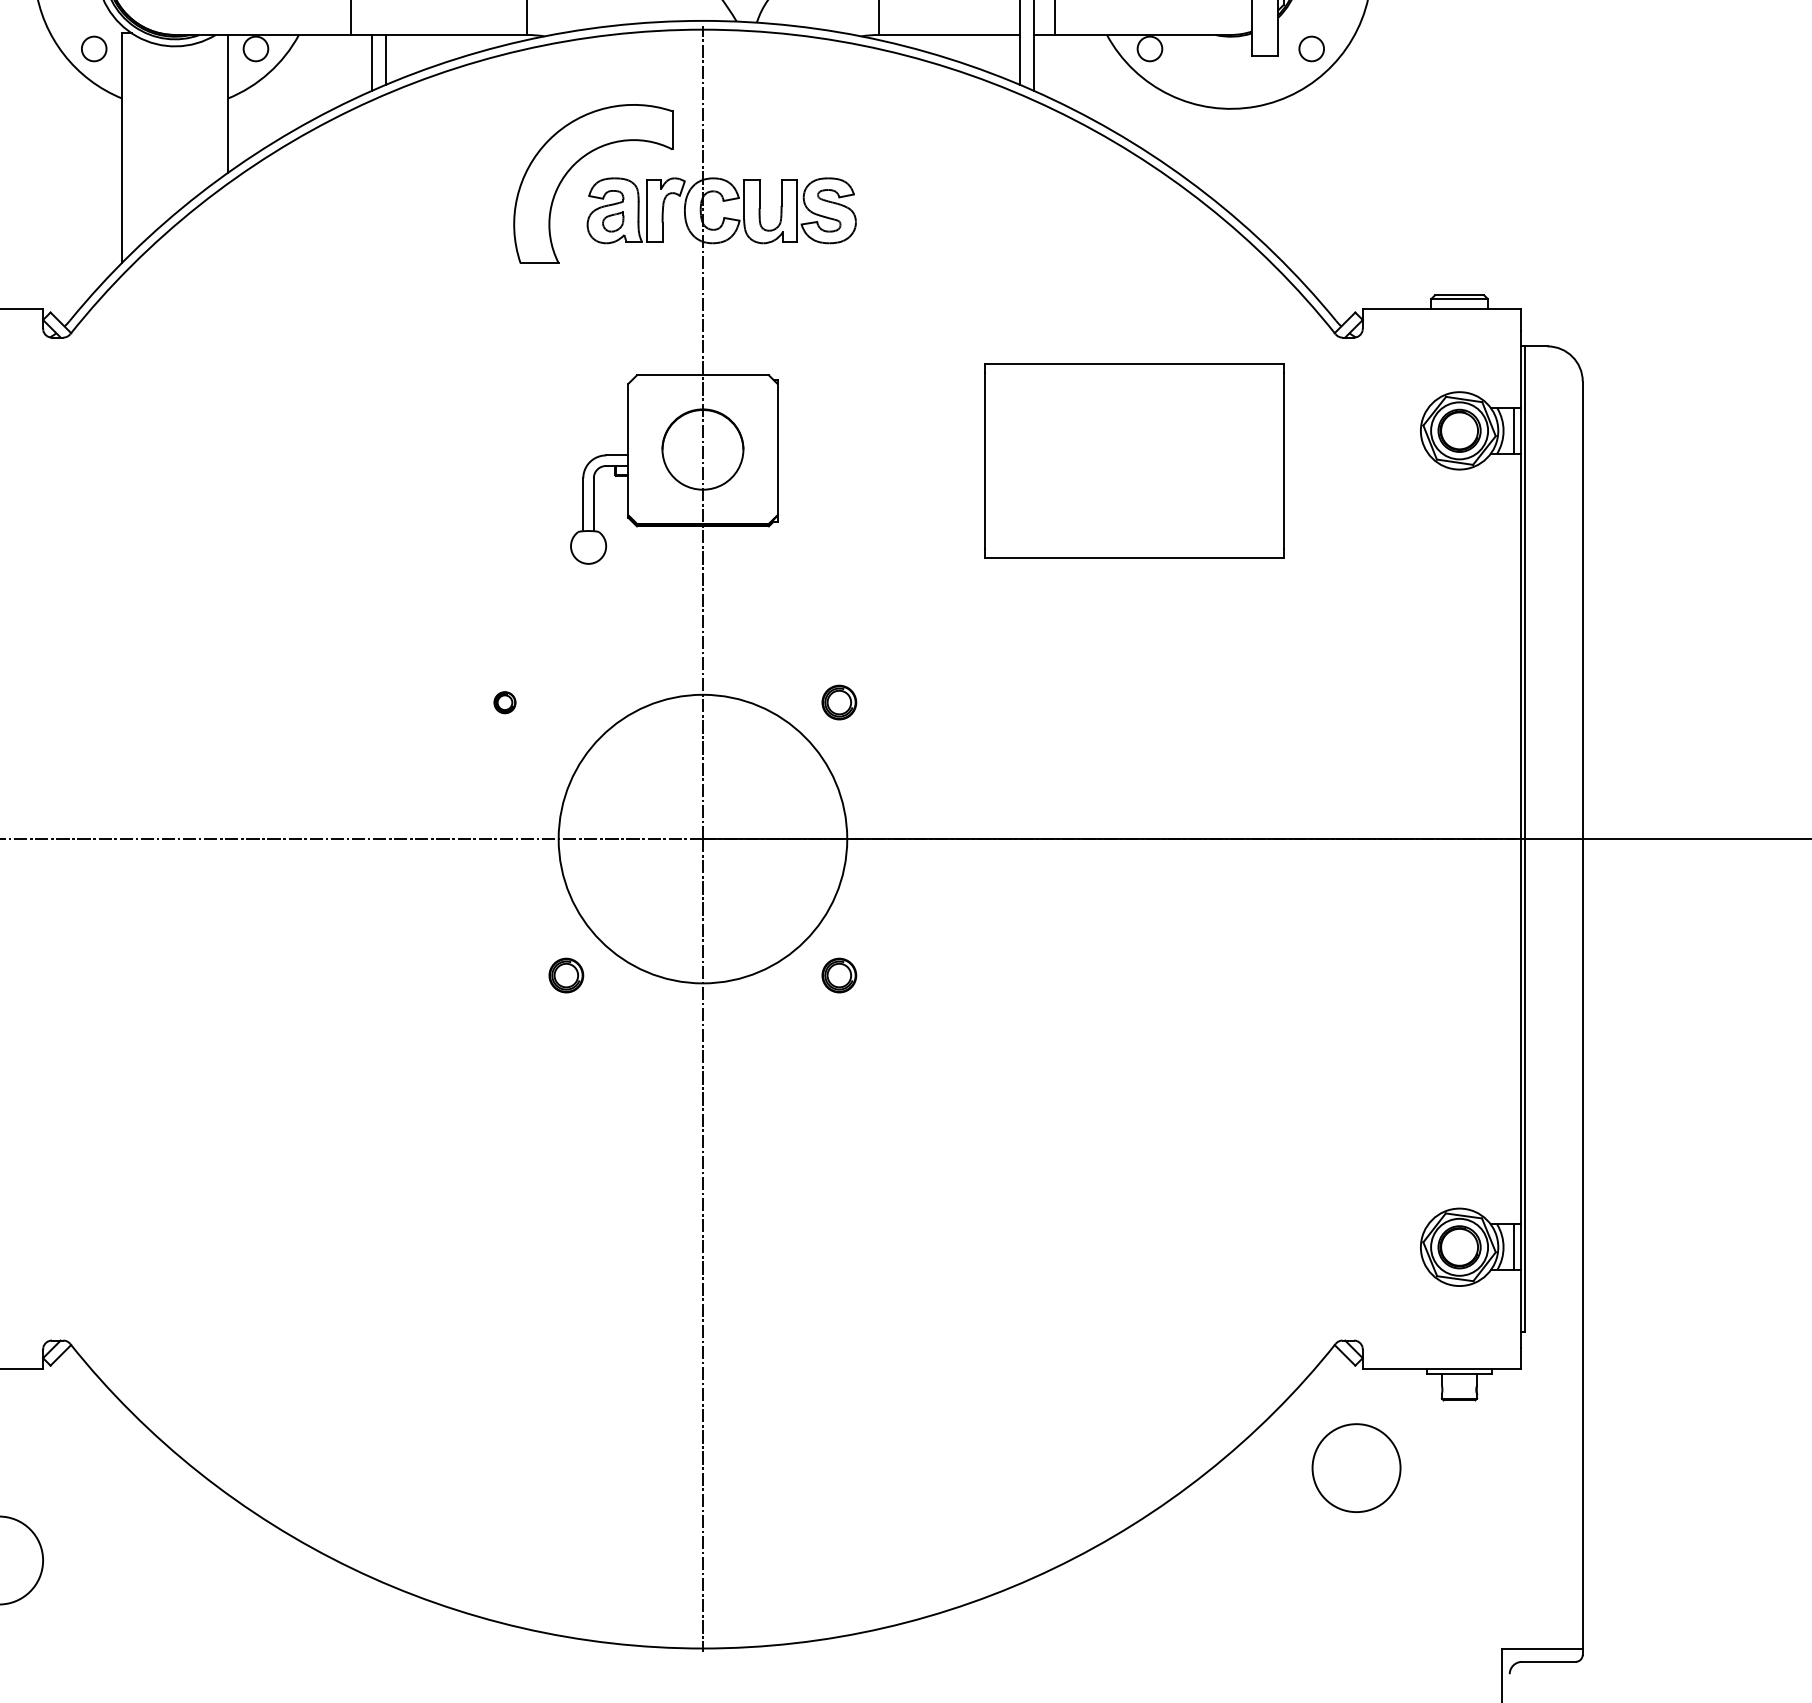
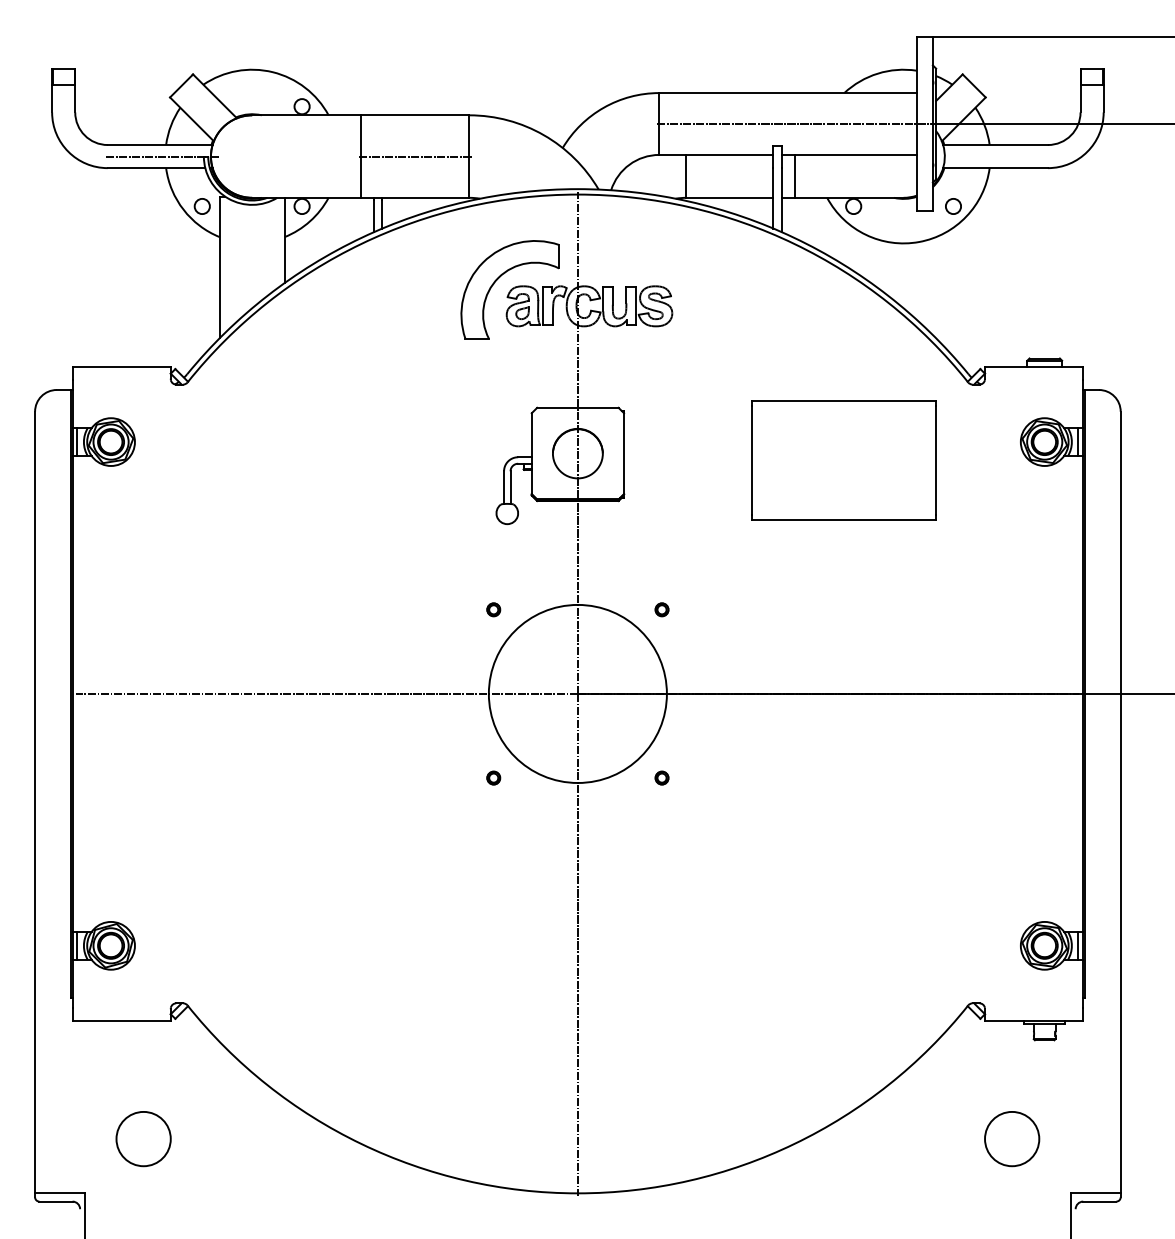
part: (504, 702) -> (493, 609), moved
circle: (838, 702) -> (661, 609), size x0.62
circle: (566, 974) -> (493, 777), size x0.62
circle: (838, 974) -> (661, 777), size x0.62
circle: (1357, 1468) -> (1012, 1139), moved

